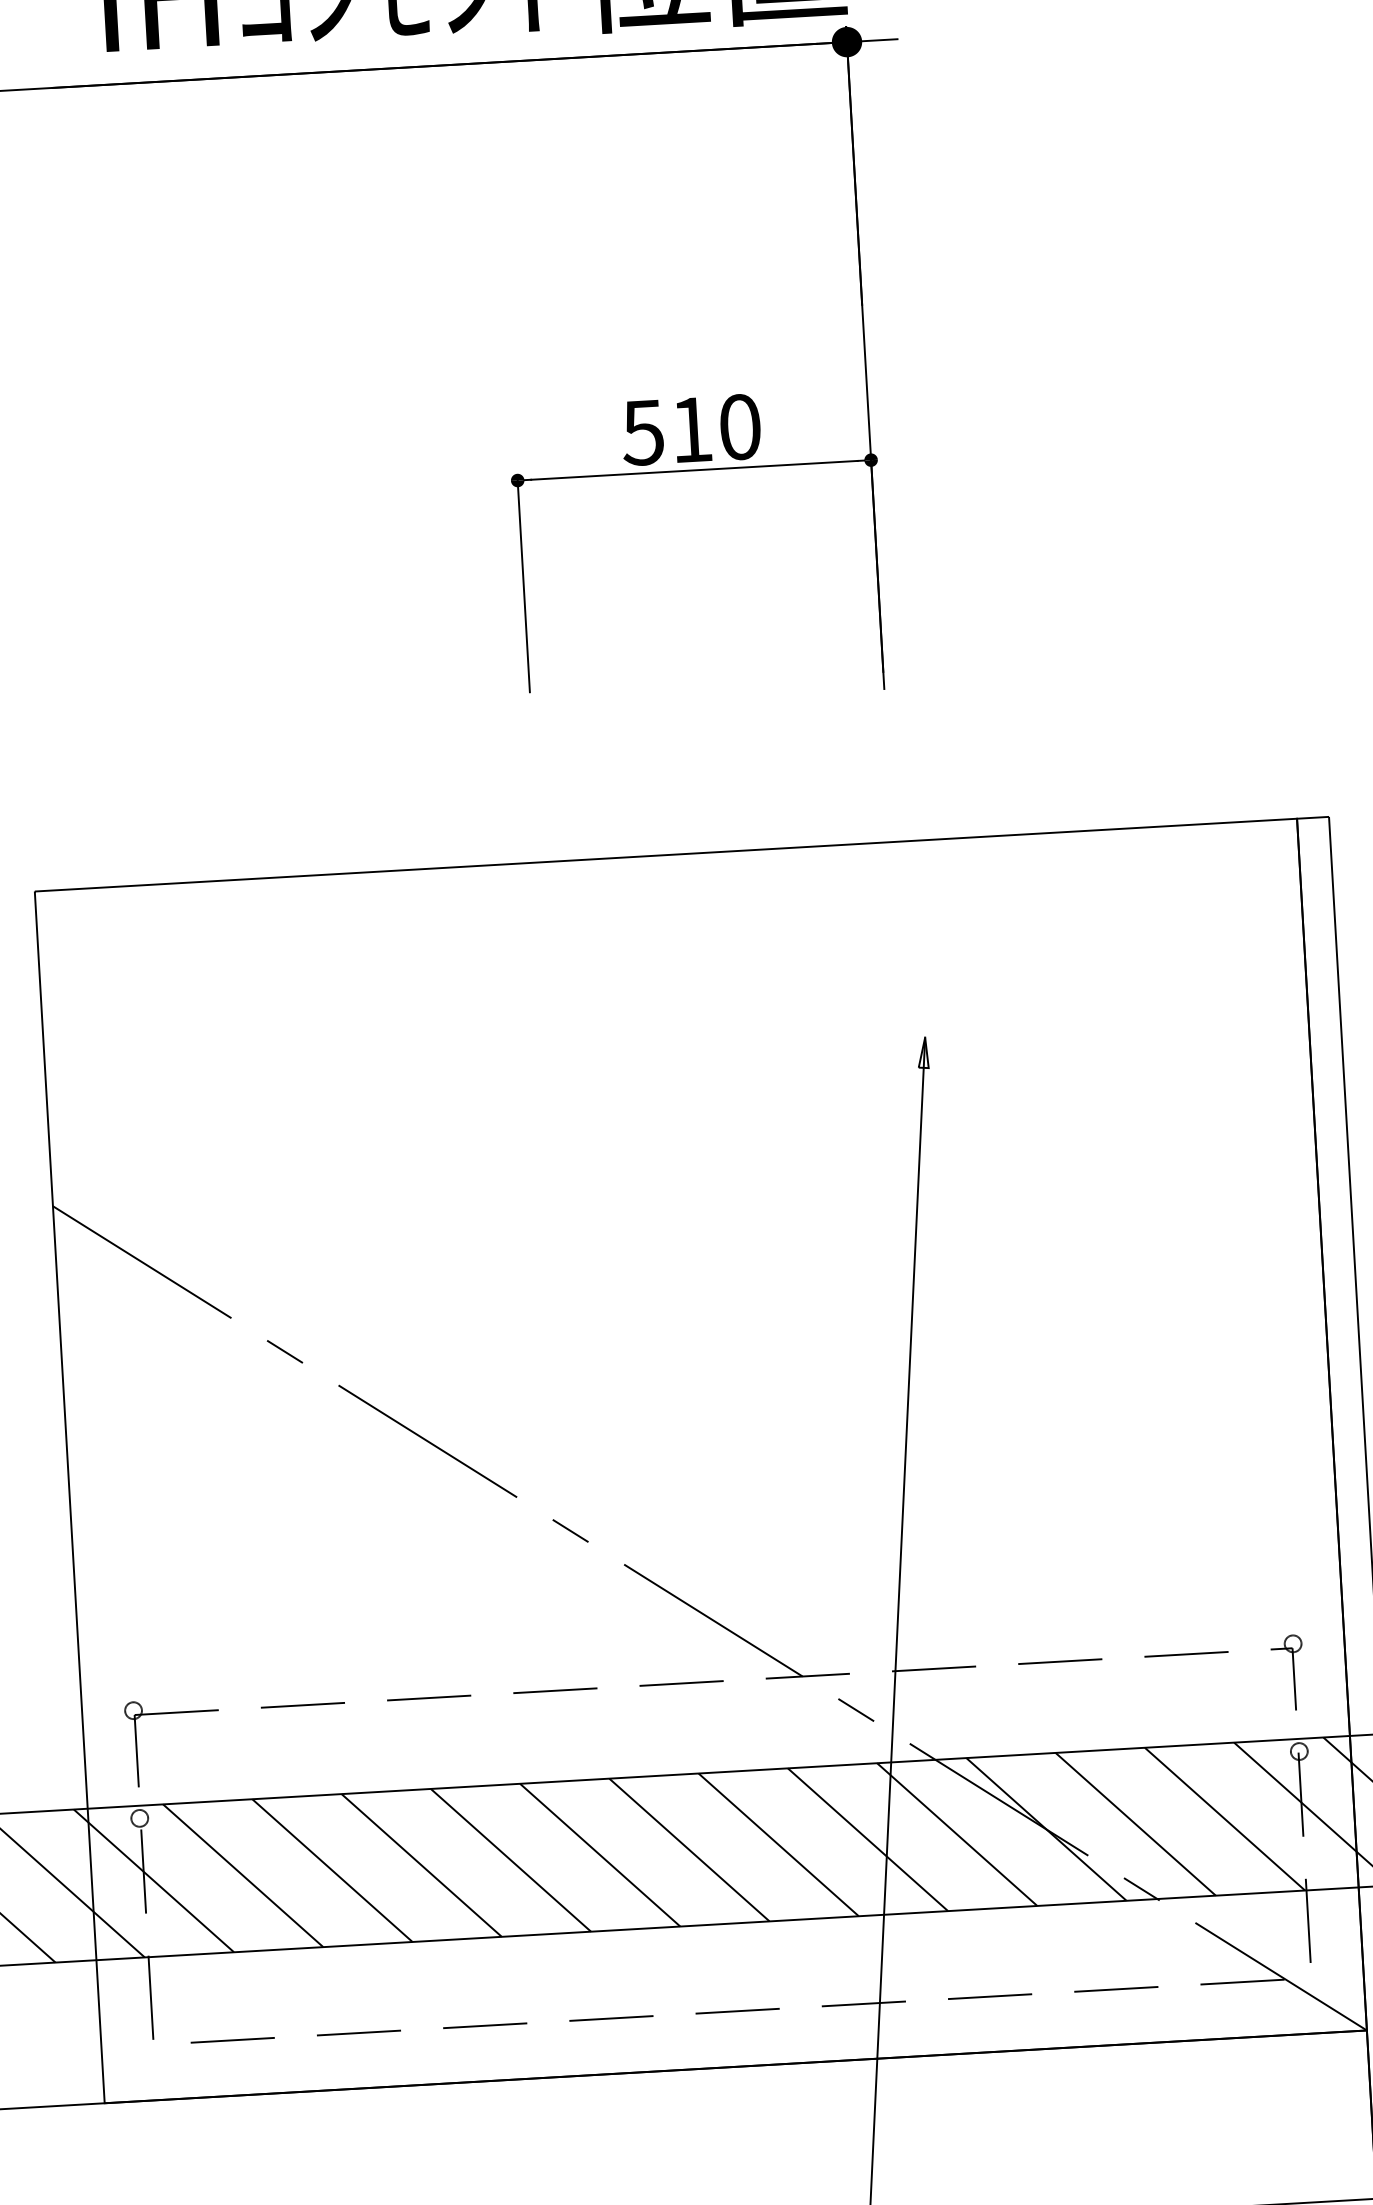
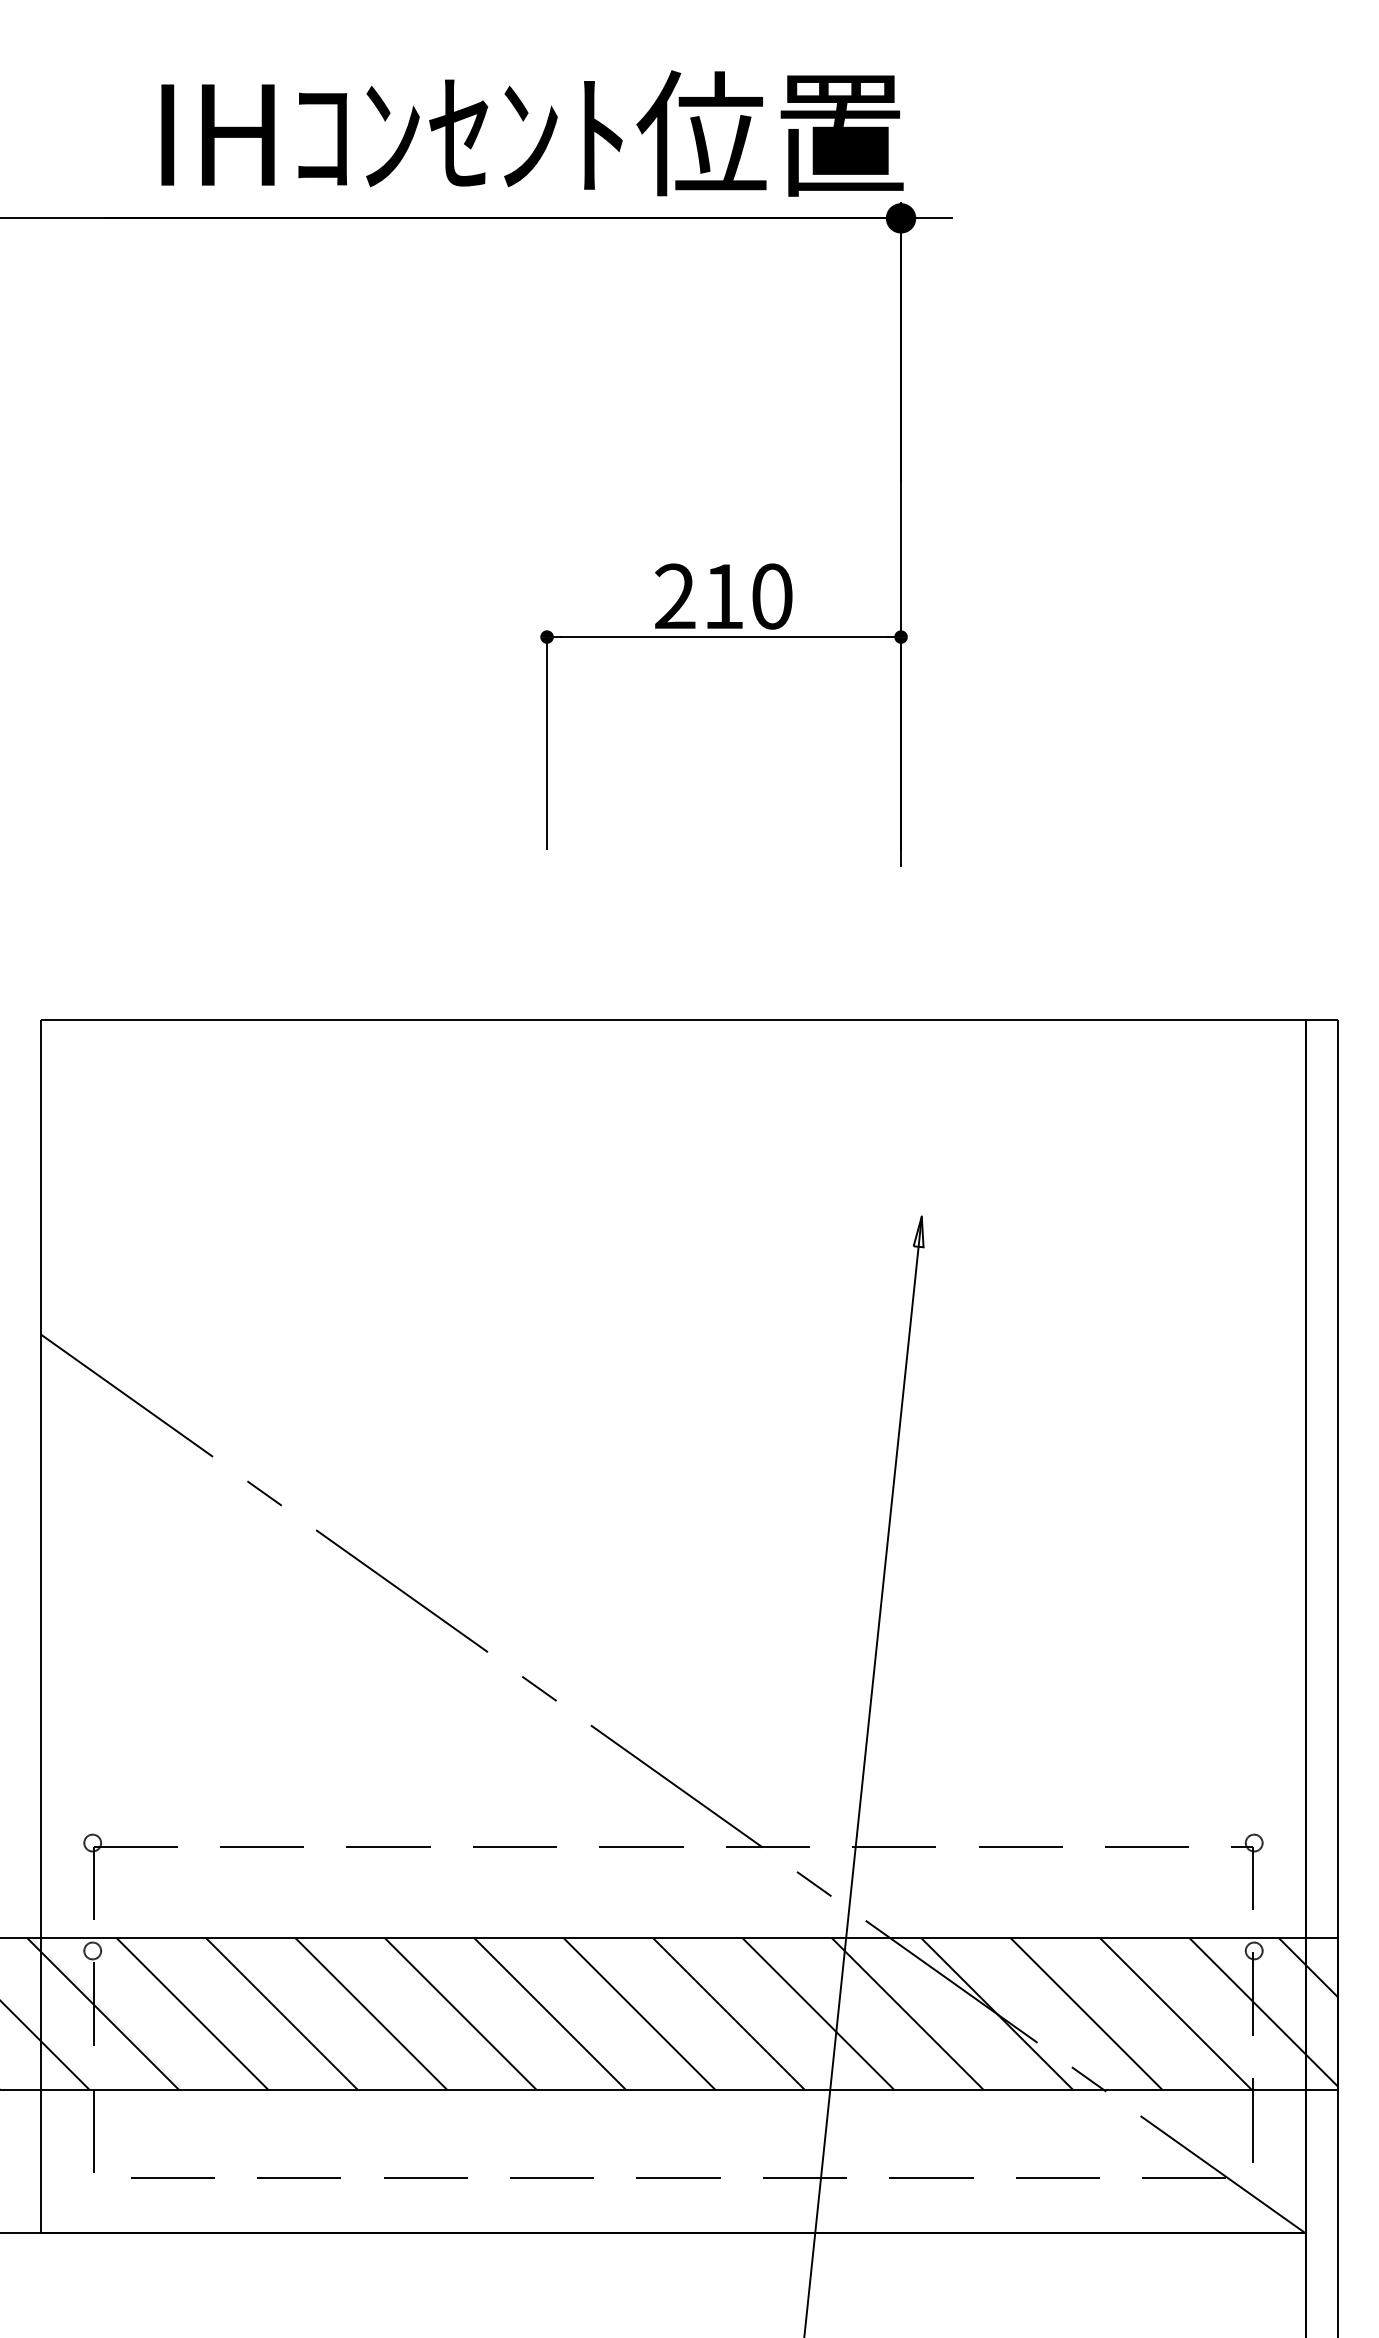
text: (642, 432) -> (674, 596), 510 -> 210

